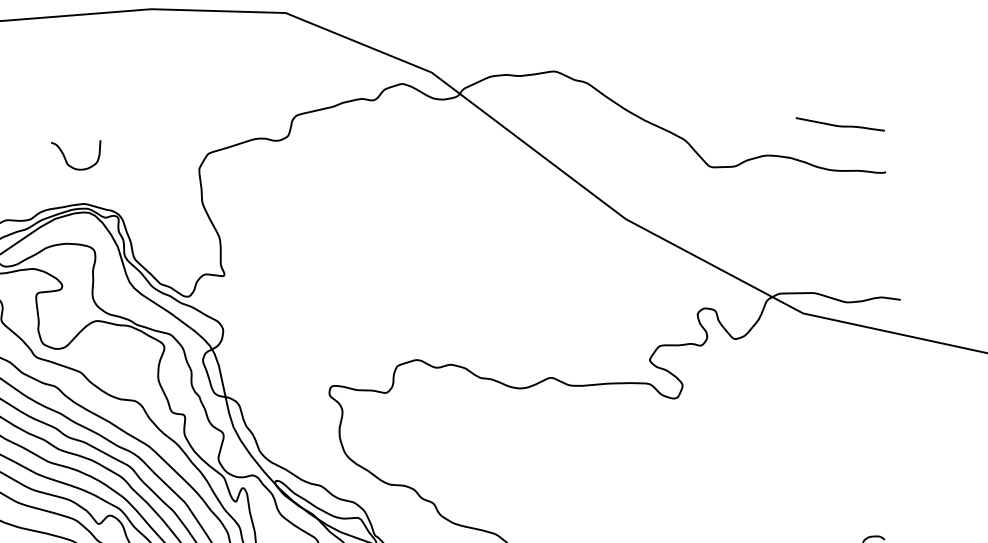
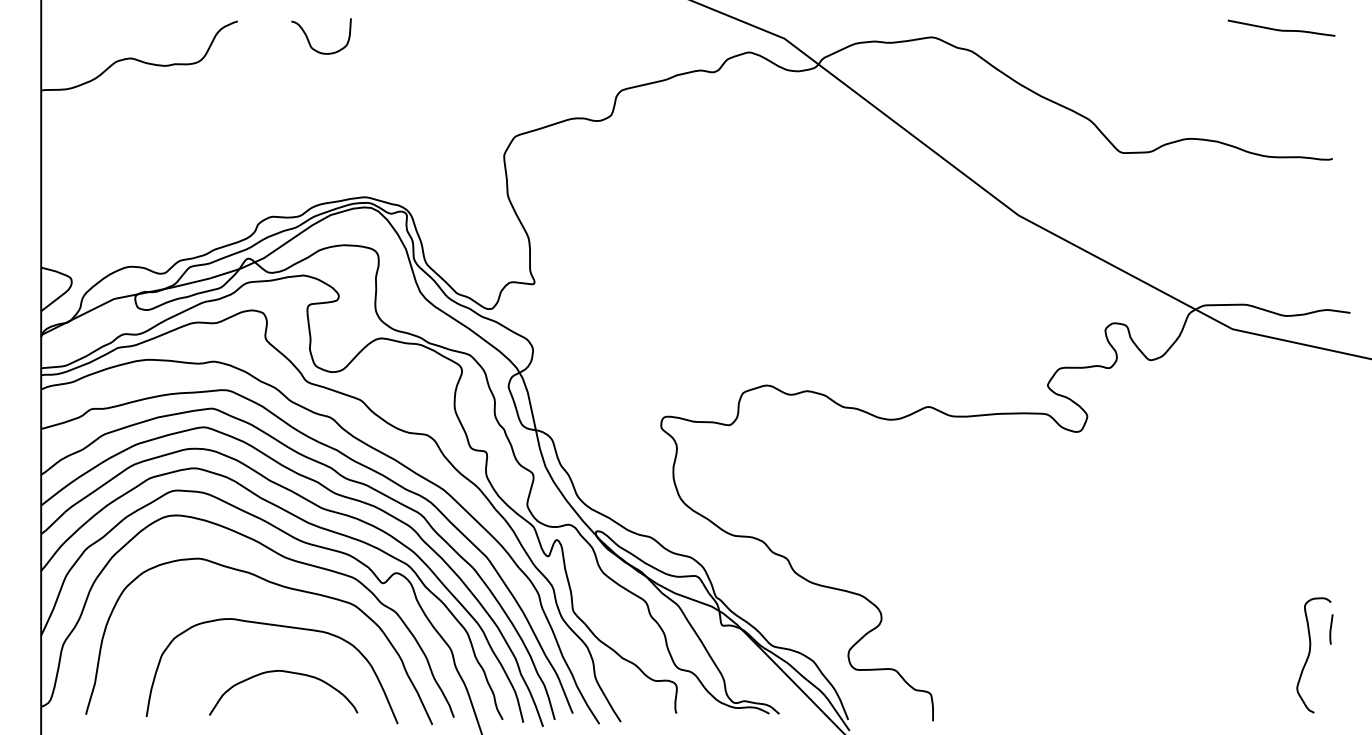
curve: (840, 125) -> (1281, 29), moved
curve: (66, 160) -> (310, 42), moved

